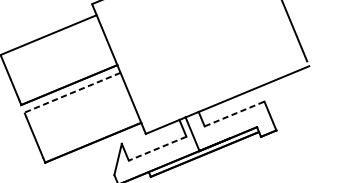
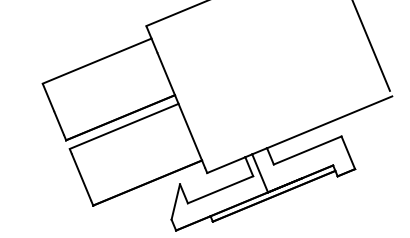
line: (72, 92) -> (124, 126), dashed -> solid
line: (234, 114) -> (307, 150), dashed -> solid
line: (157, 148) -> (220, 189), dashed -> solid

